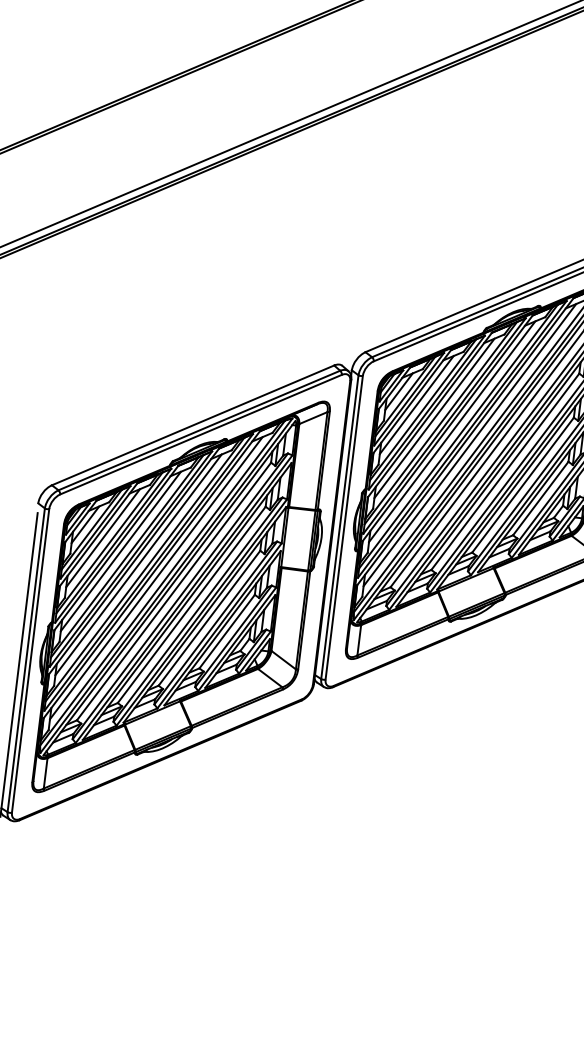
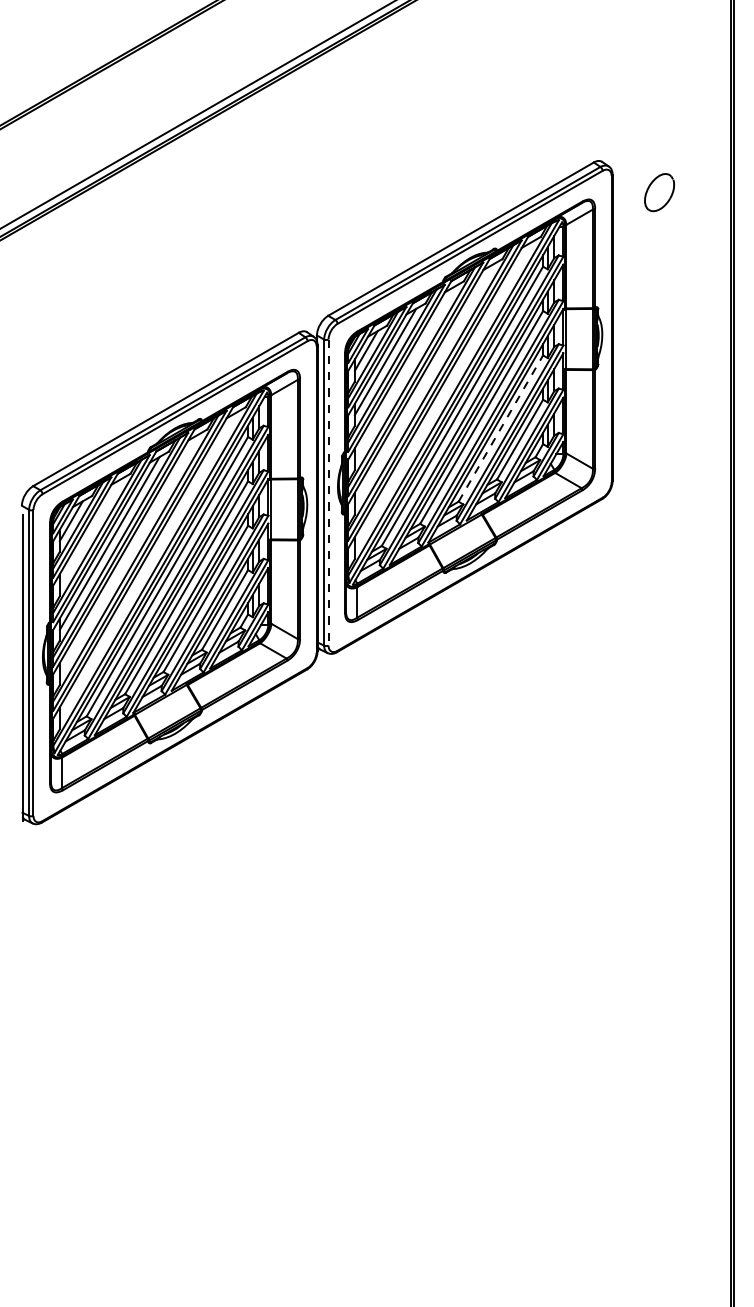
line: (434, 417) -> (404, 372), removed
line: (451, 431) -> (423, 383), removed
line: (469, 445) -> (442, 395), removed
line: (523, 485) -> (501, 428), solid -> dashed
line: (344, 527) -> (328, 492), solid -> dashed
line: (103, 538) -> (90, 532), removed
line: (138, 564) -> (128, 554), removed
line: (155, 578) -> (147, 565), removed

